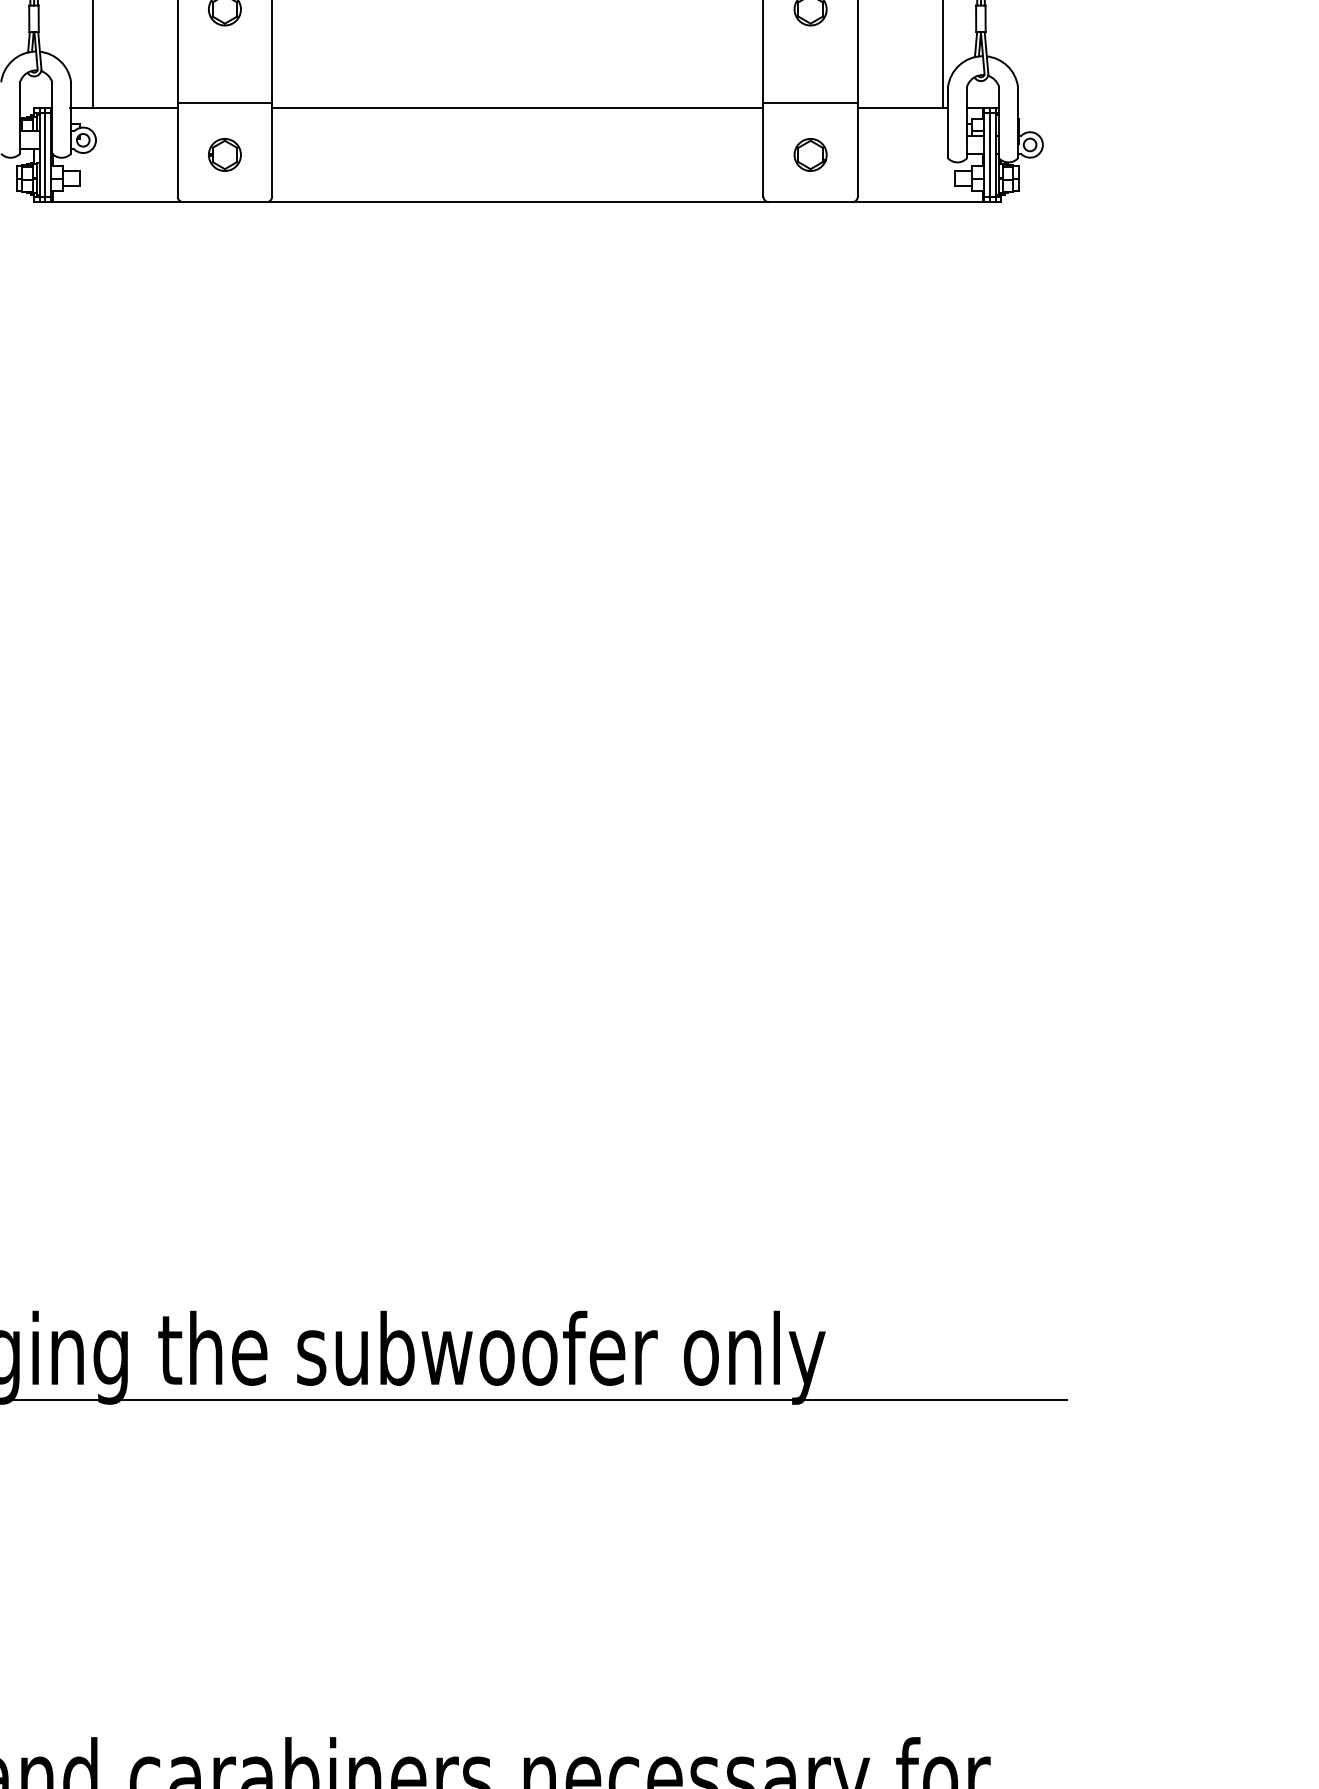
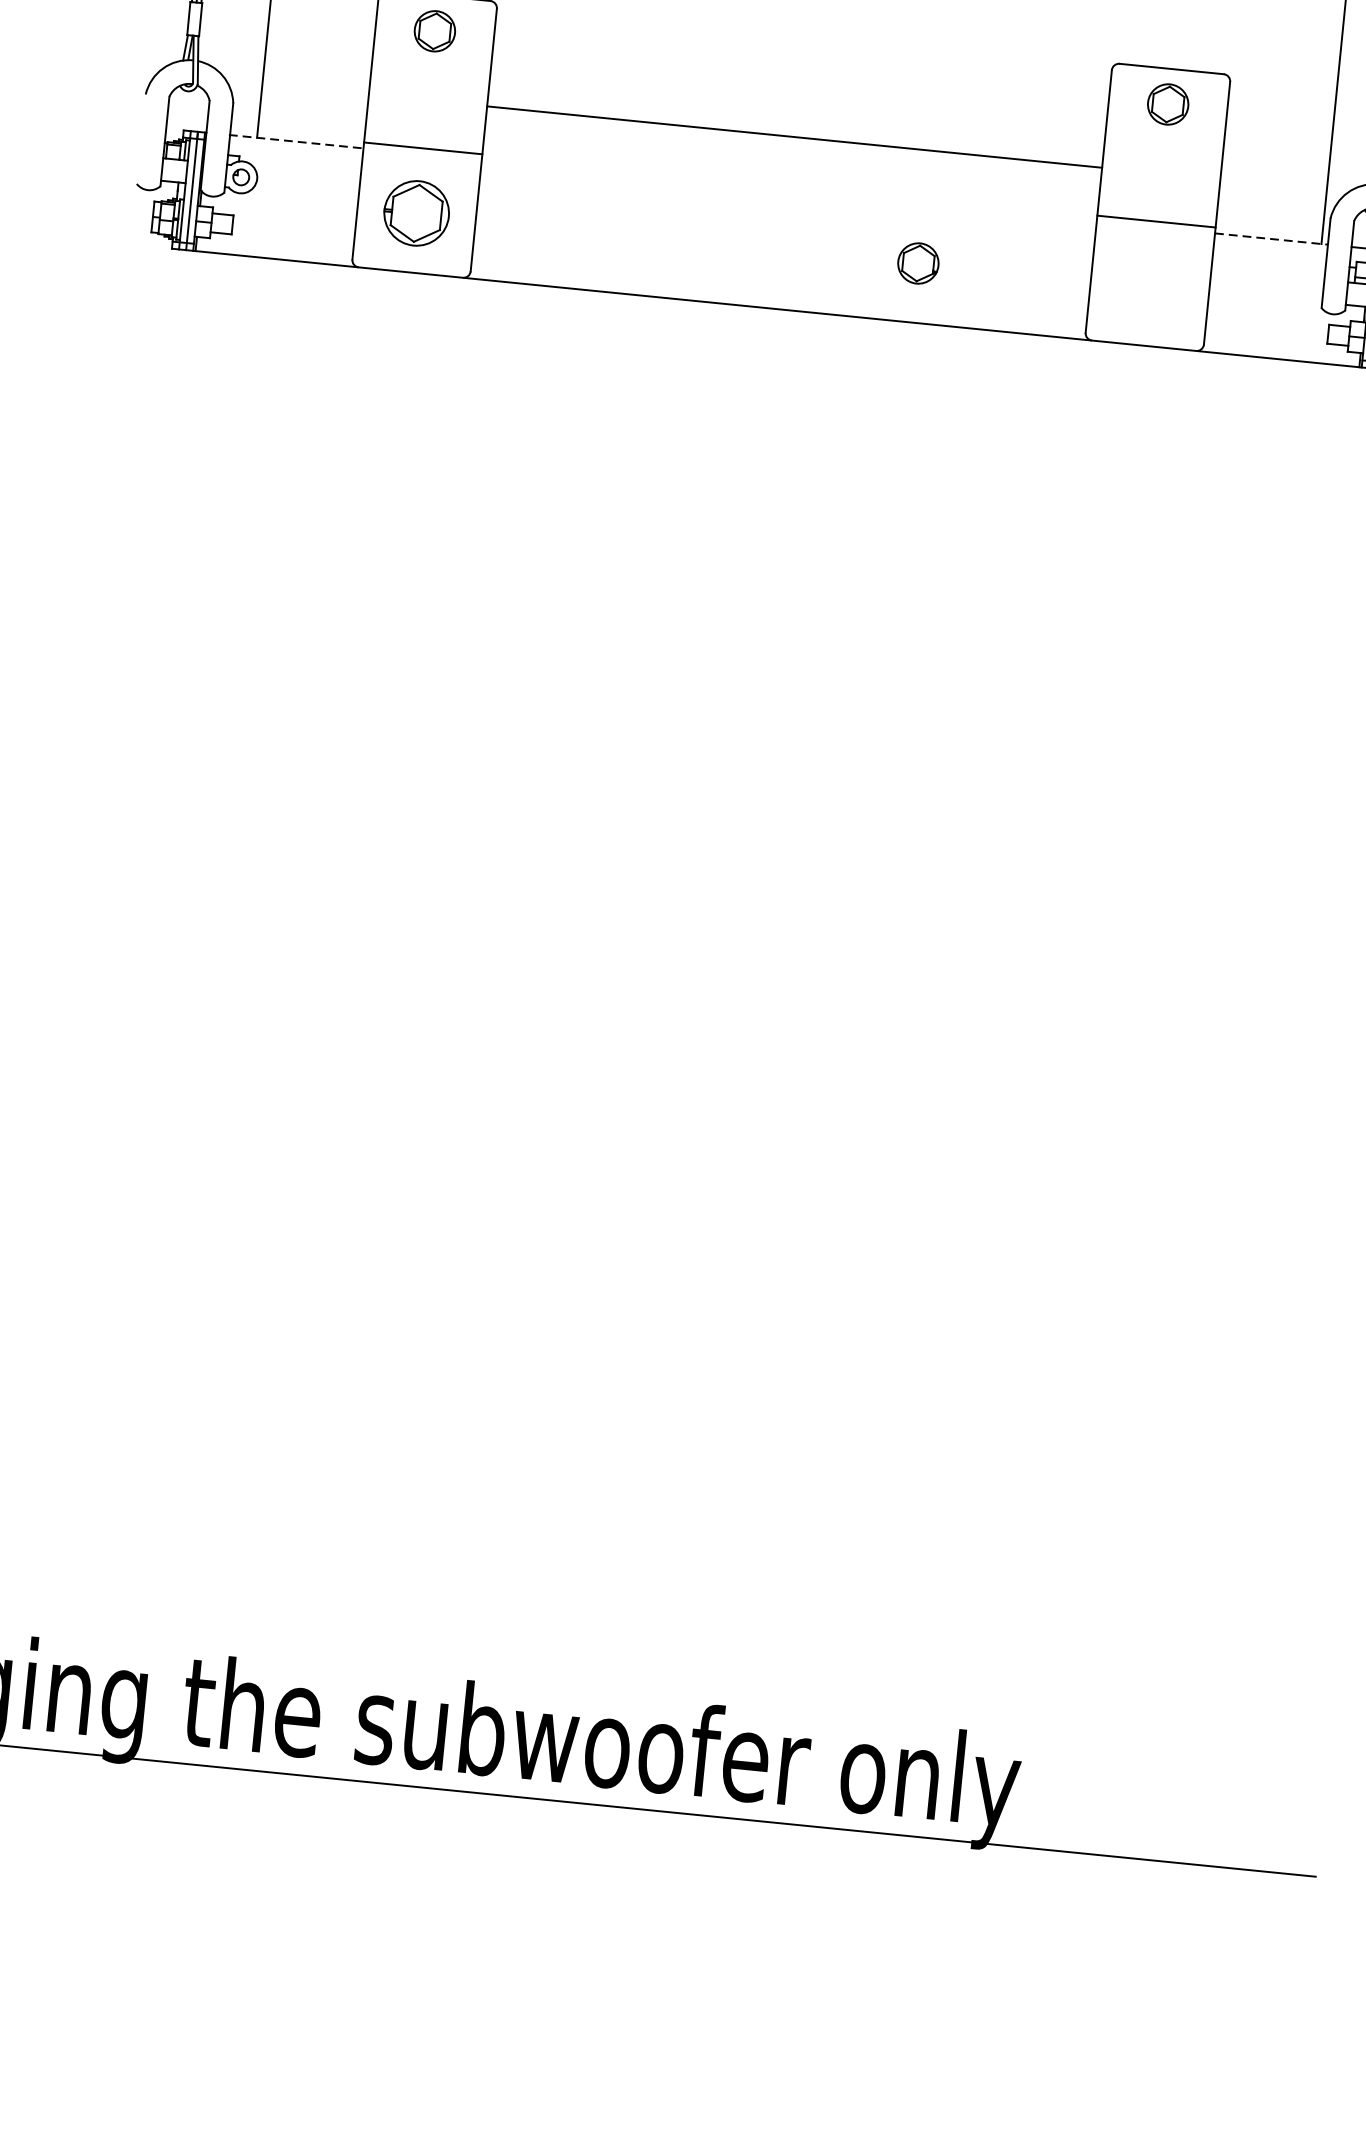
line: (123, 107) -> (295, 141), solid -> dashed
line: (517, 107) -> (794, 136), moved
line: (903, 107) -> (1272, 238), solid -> dashed
part: (224, 154) -> (416, 212), size x1.6
part: (810, 154) -> (918, 262), moved

